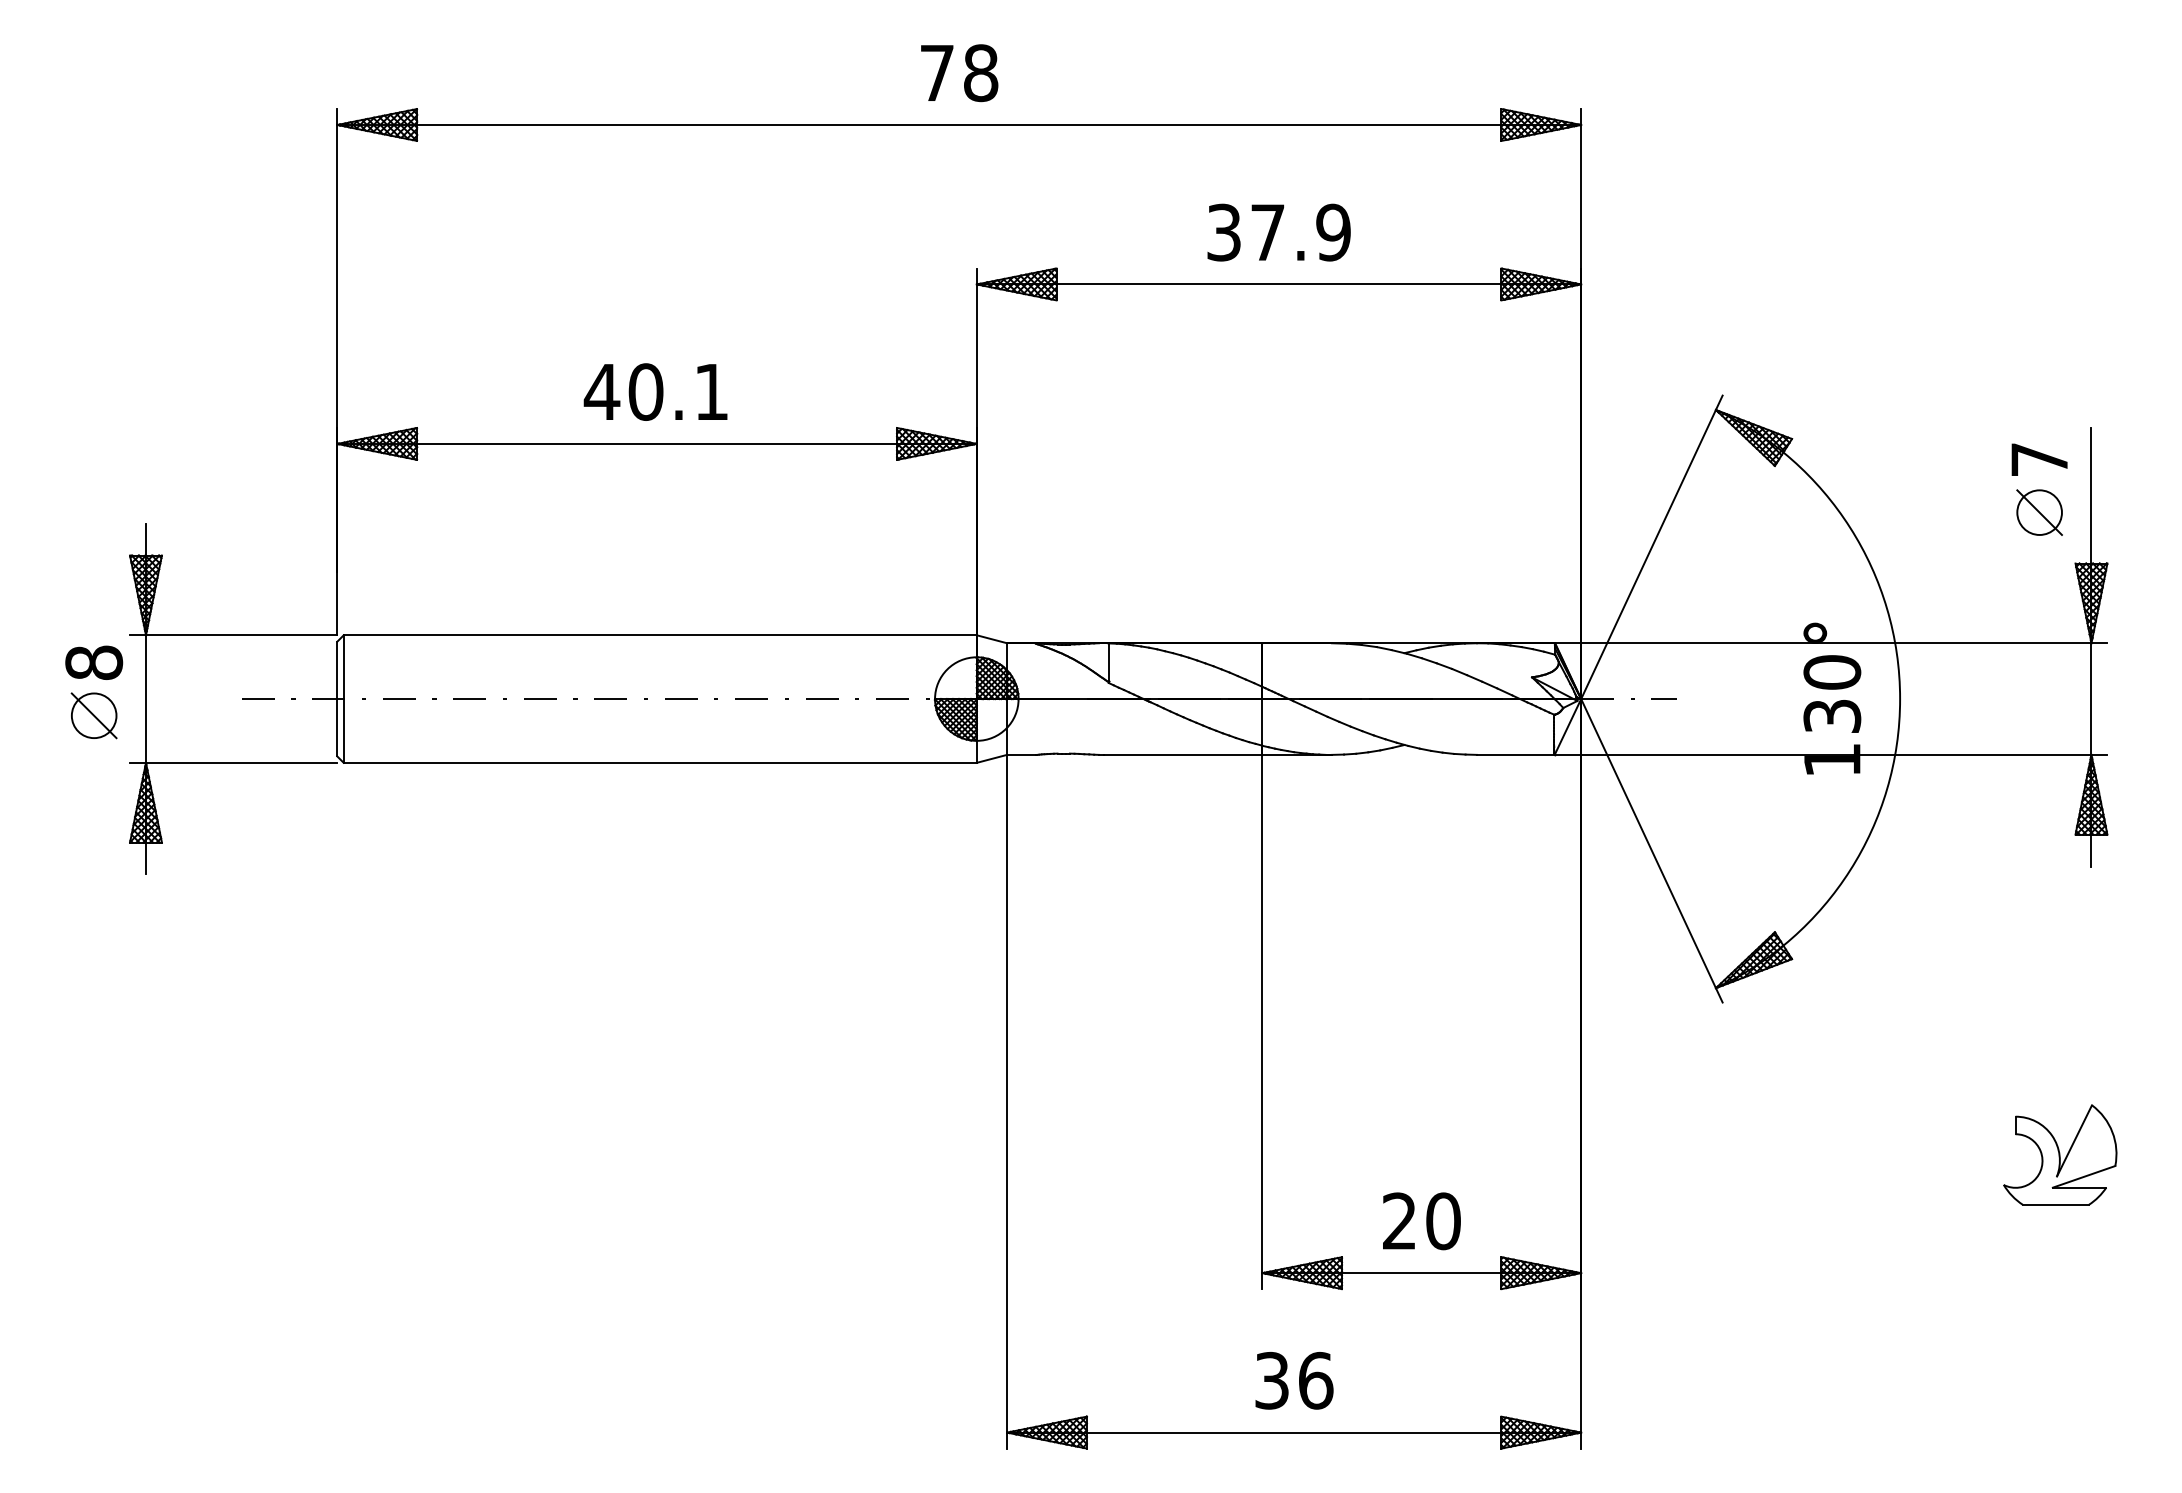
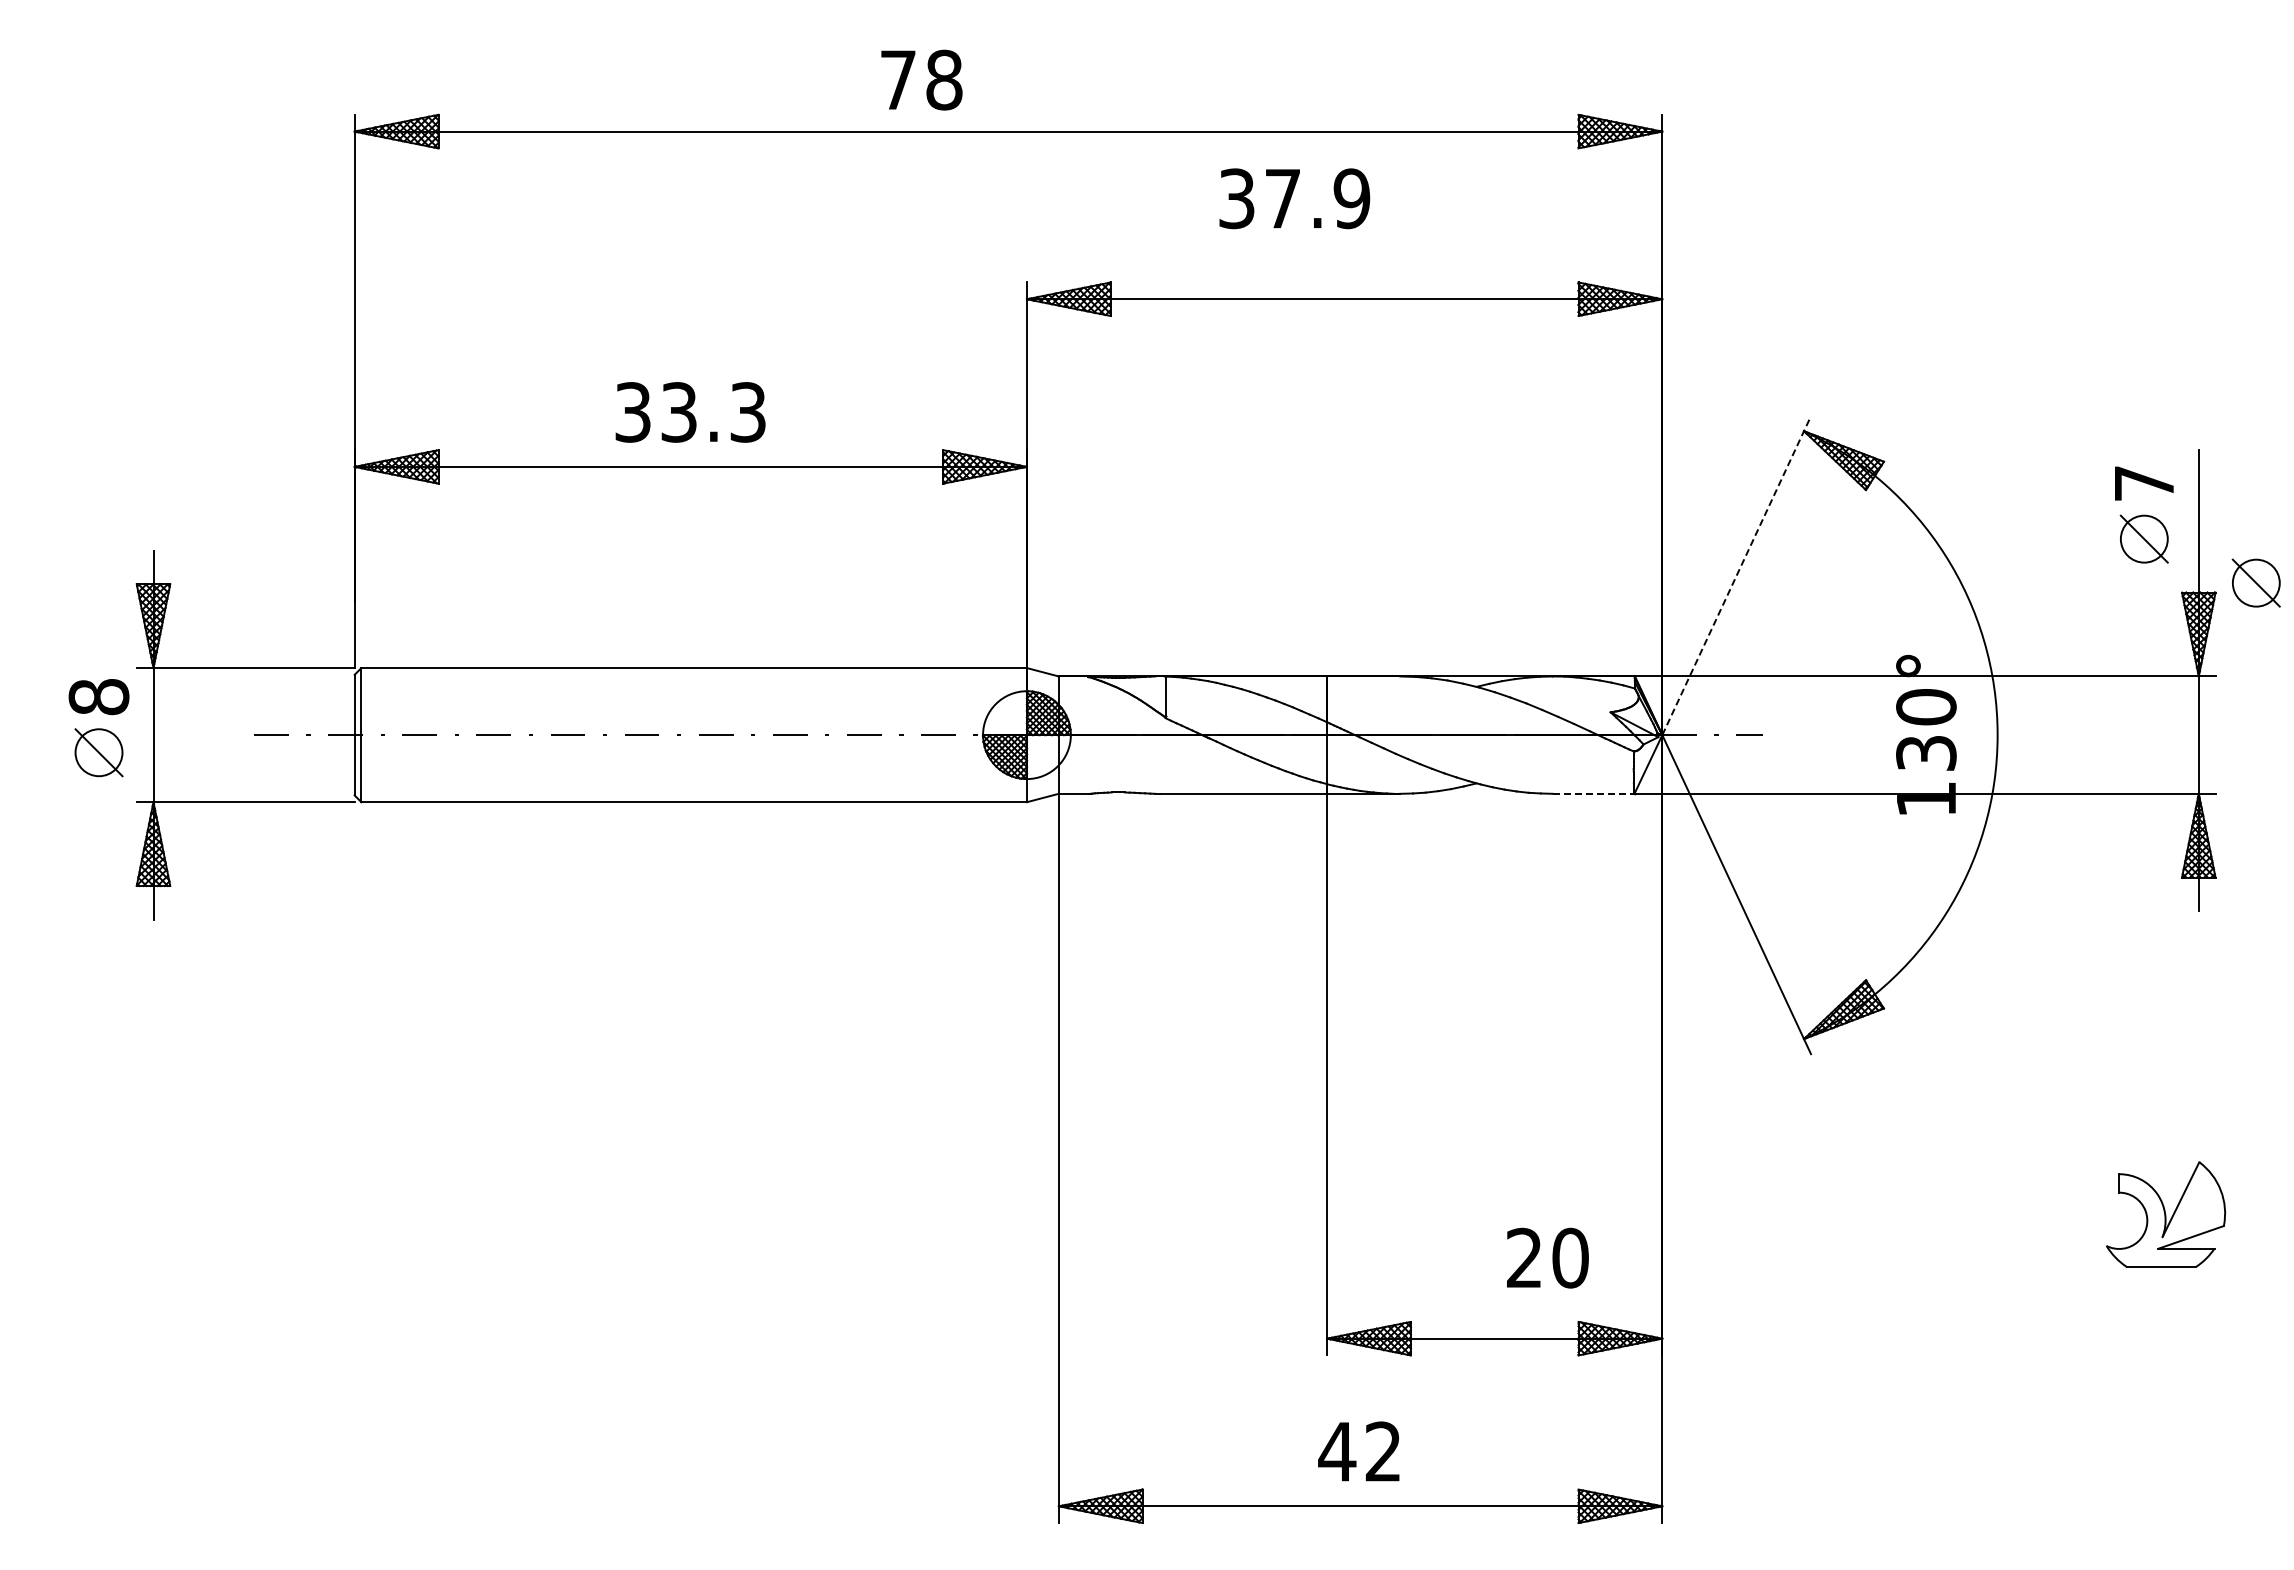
text: (959, 72) -> (921, 79), moved
text: (1278, 232) -> (1294, 198), moved
text: (655, 392) -> (689, 412), 40.1 -> 33.3
line: (1651, 547) -> (1736, 575), solid -> dashed
part: (2145, 553) -> (2255, 582), added
line: (1515, 754) -> (1593, 793), solid -> dashed
text: (1421, 1220) -> (1547, 1257), moved
text: (1294, 1380) -> (1360, 1451), 36 -> 42

